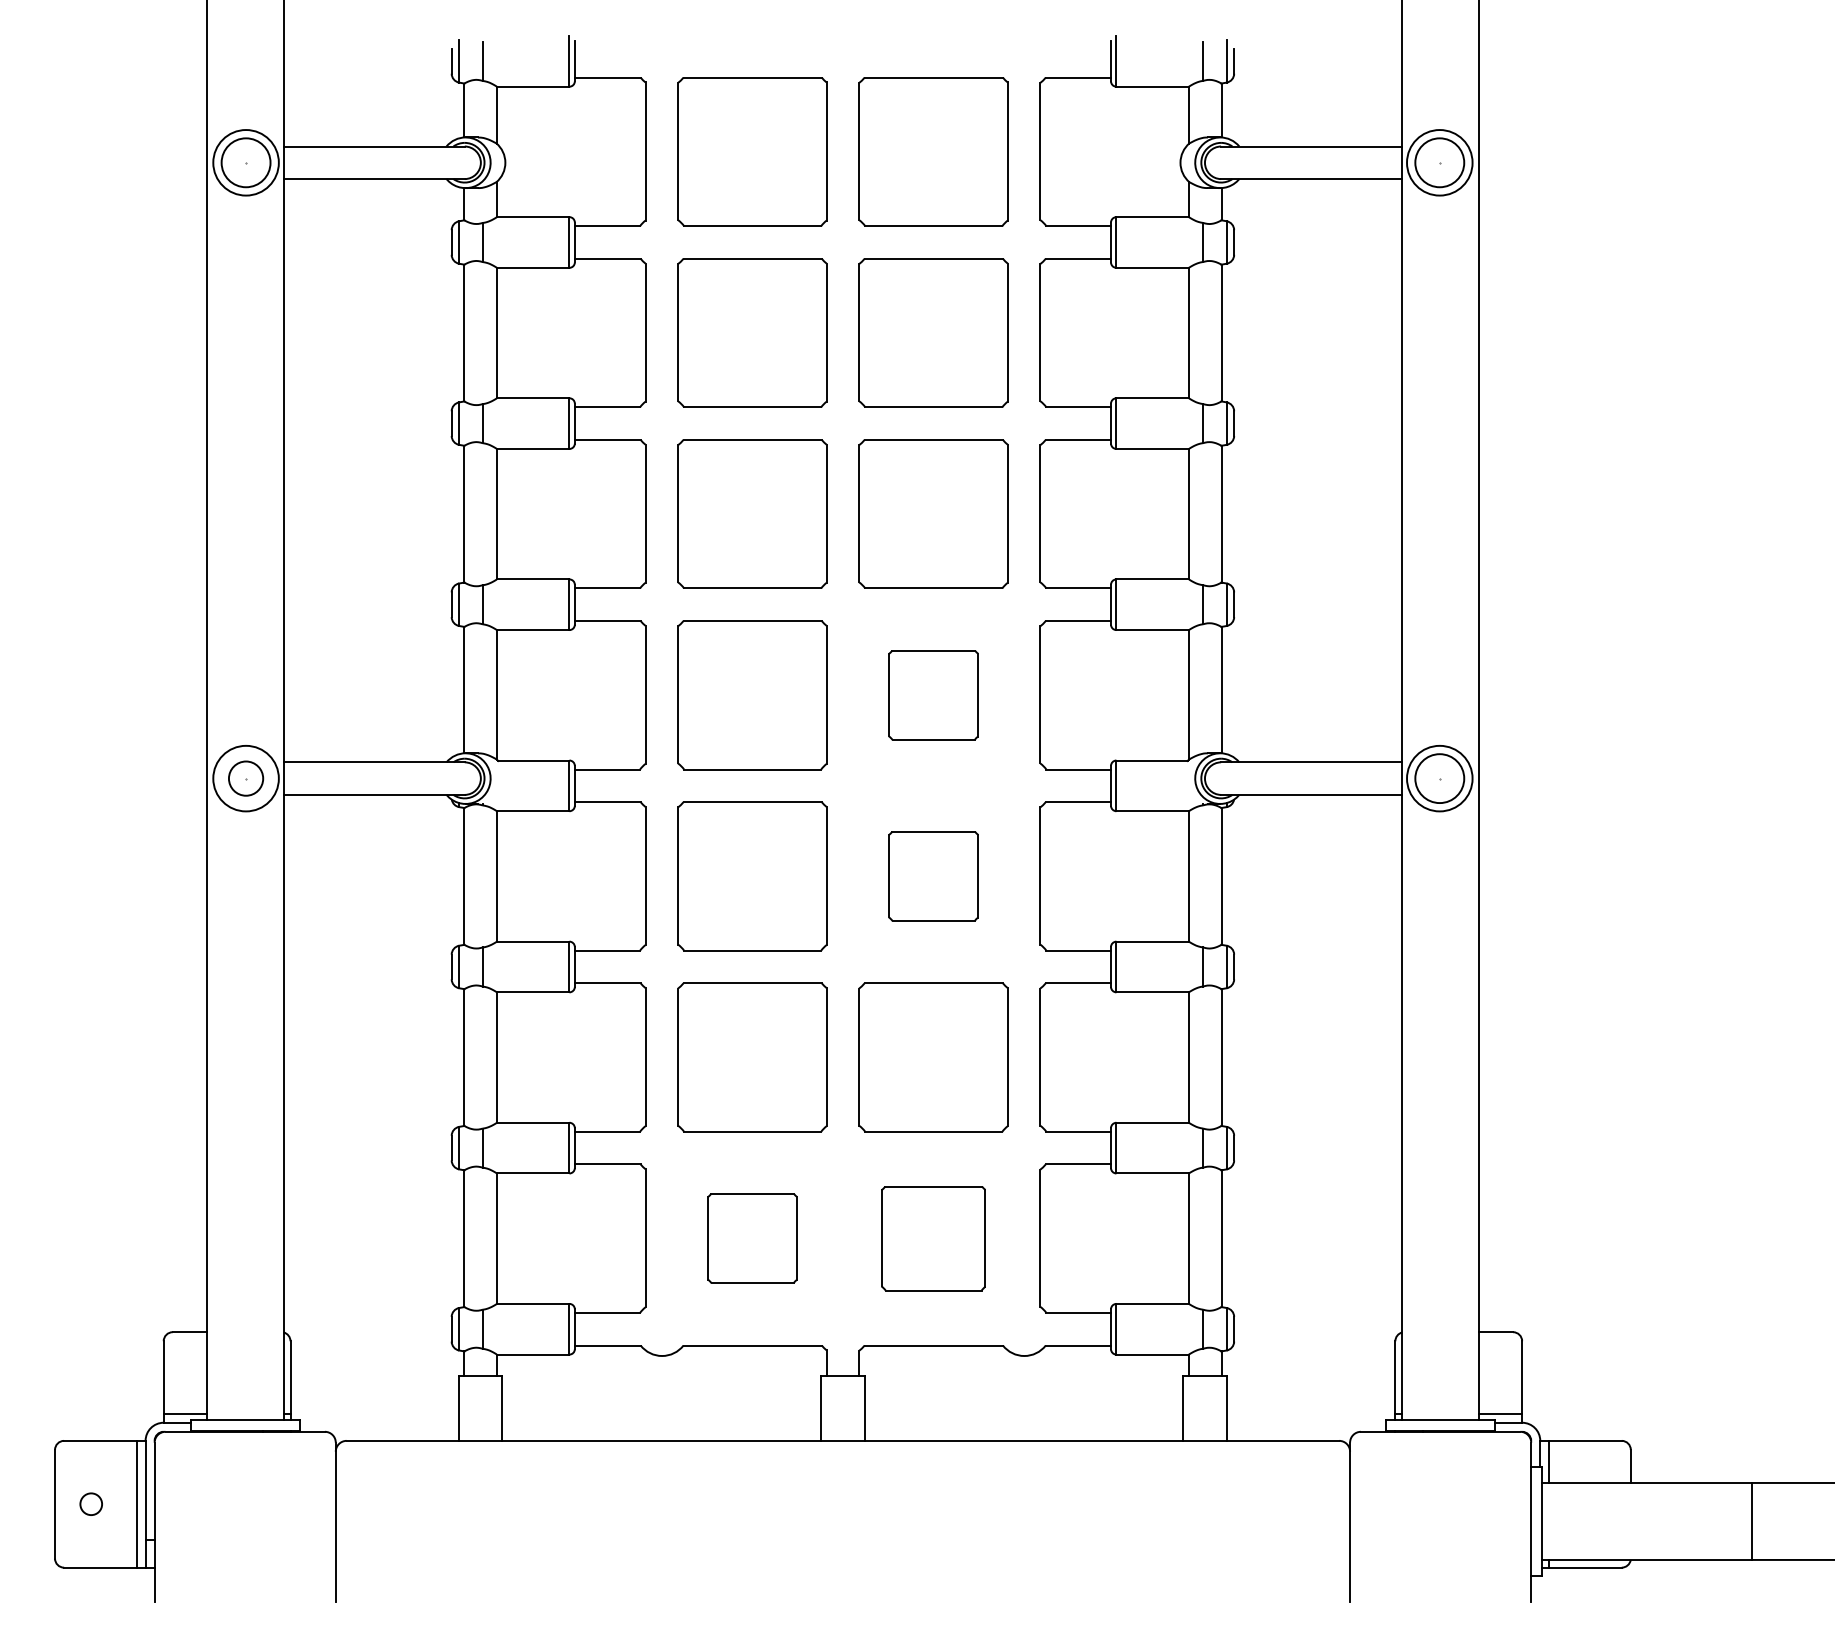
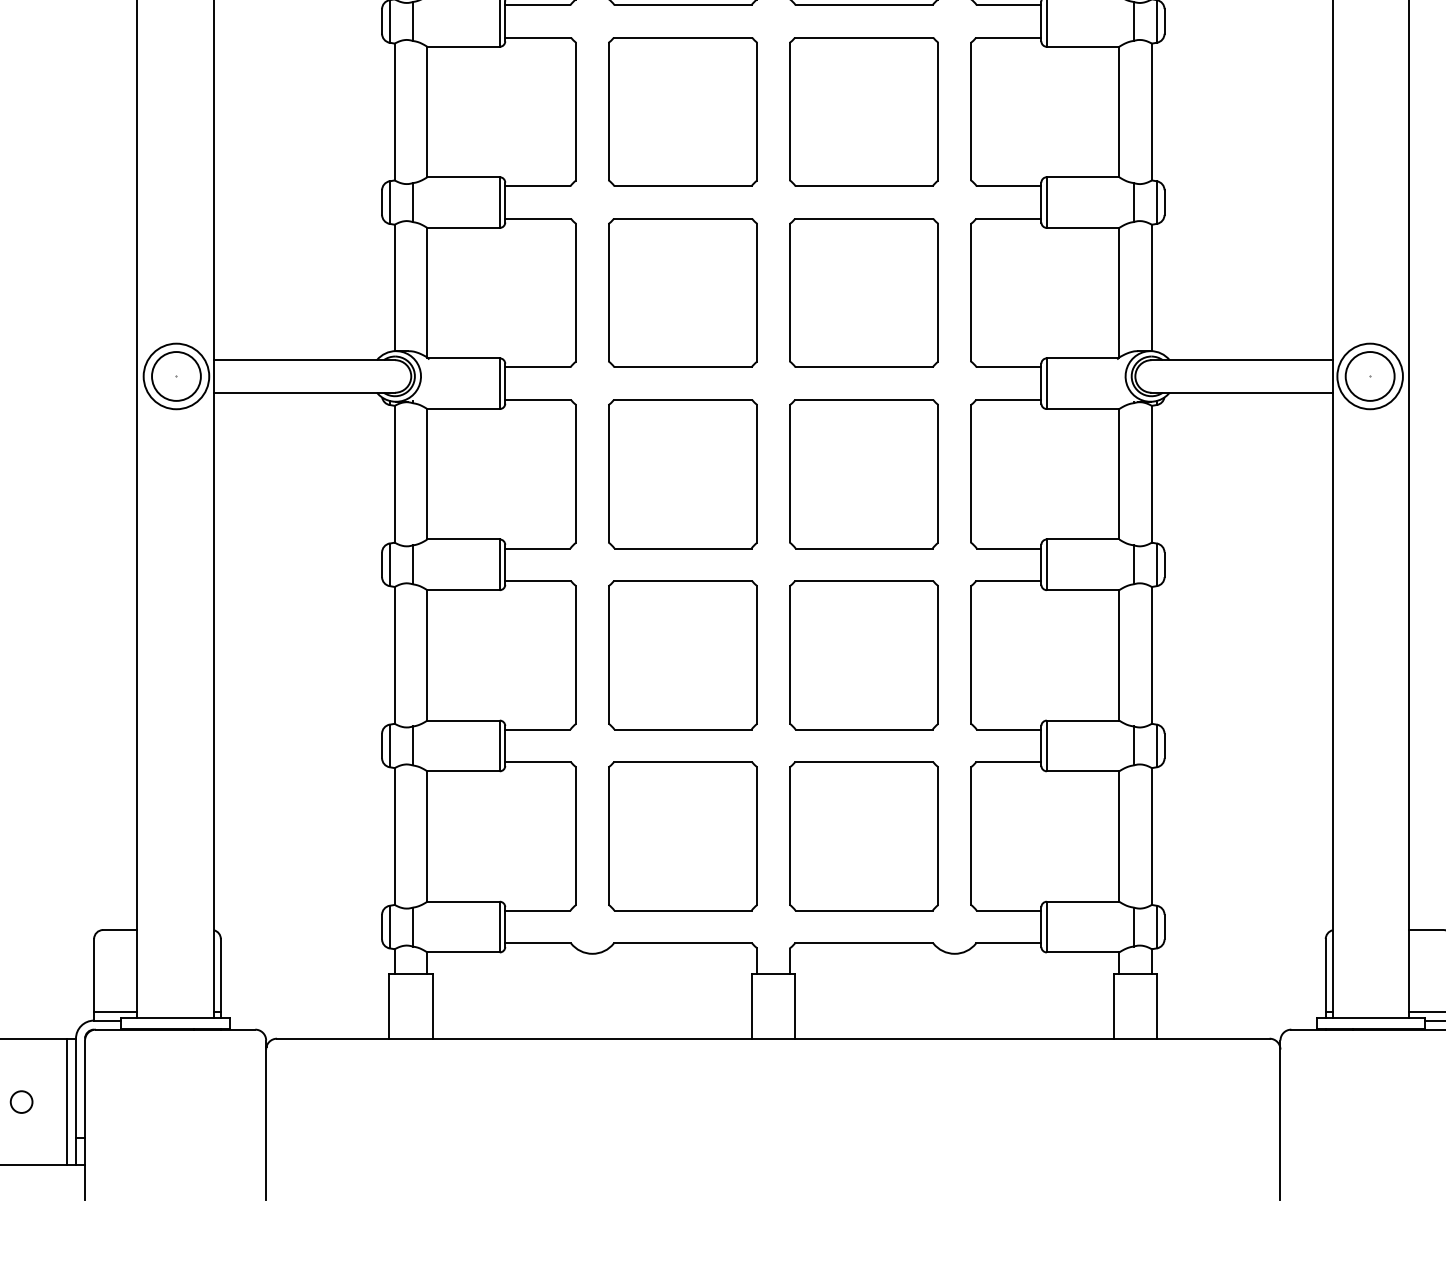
part: (933, 695) -> (863, 293), size x1.67
circle: (245, 778) -> (175, 376), size x1.43
part: (933, 876) -> (863, 474), size x1.67
part: (752, 1238) -> (682, 836), size x1.67
part: (933, 1238) -> (863, 836), size x1.43

